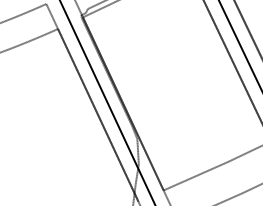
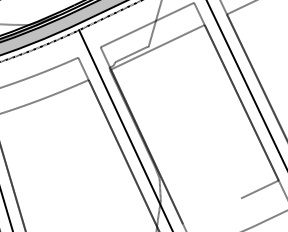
line: (196, 176) -> (212, 211), removed

